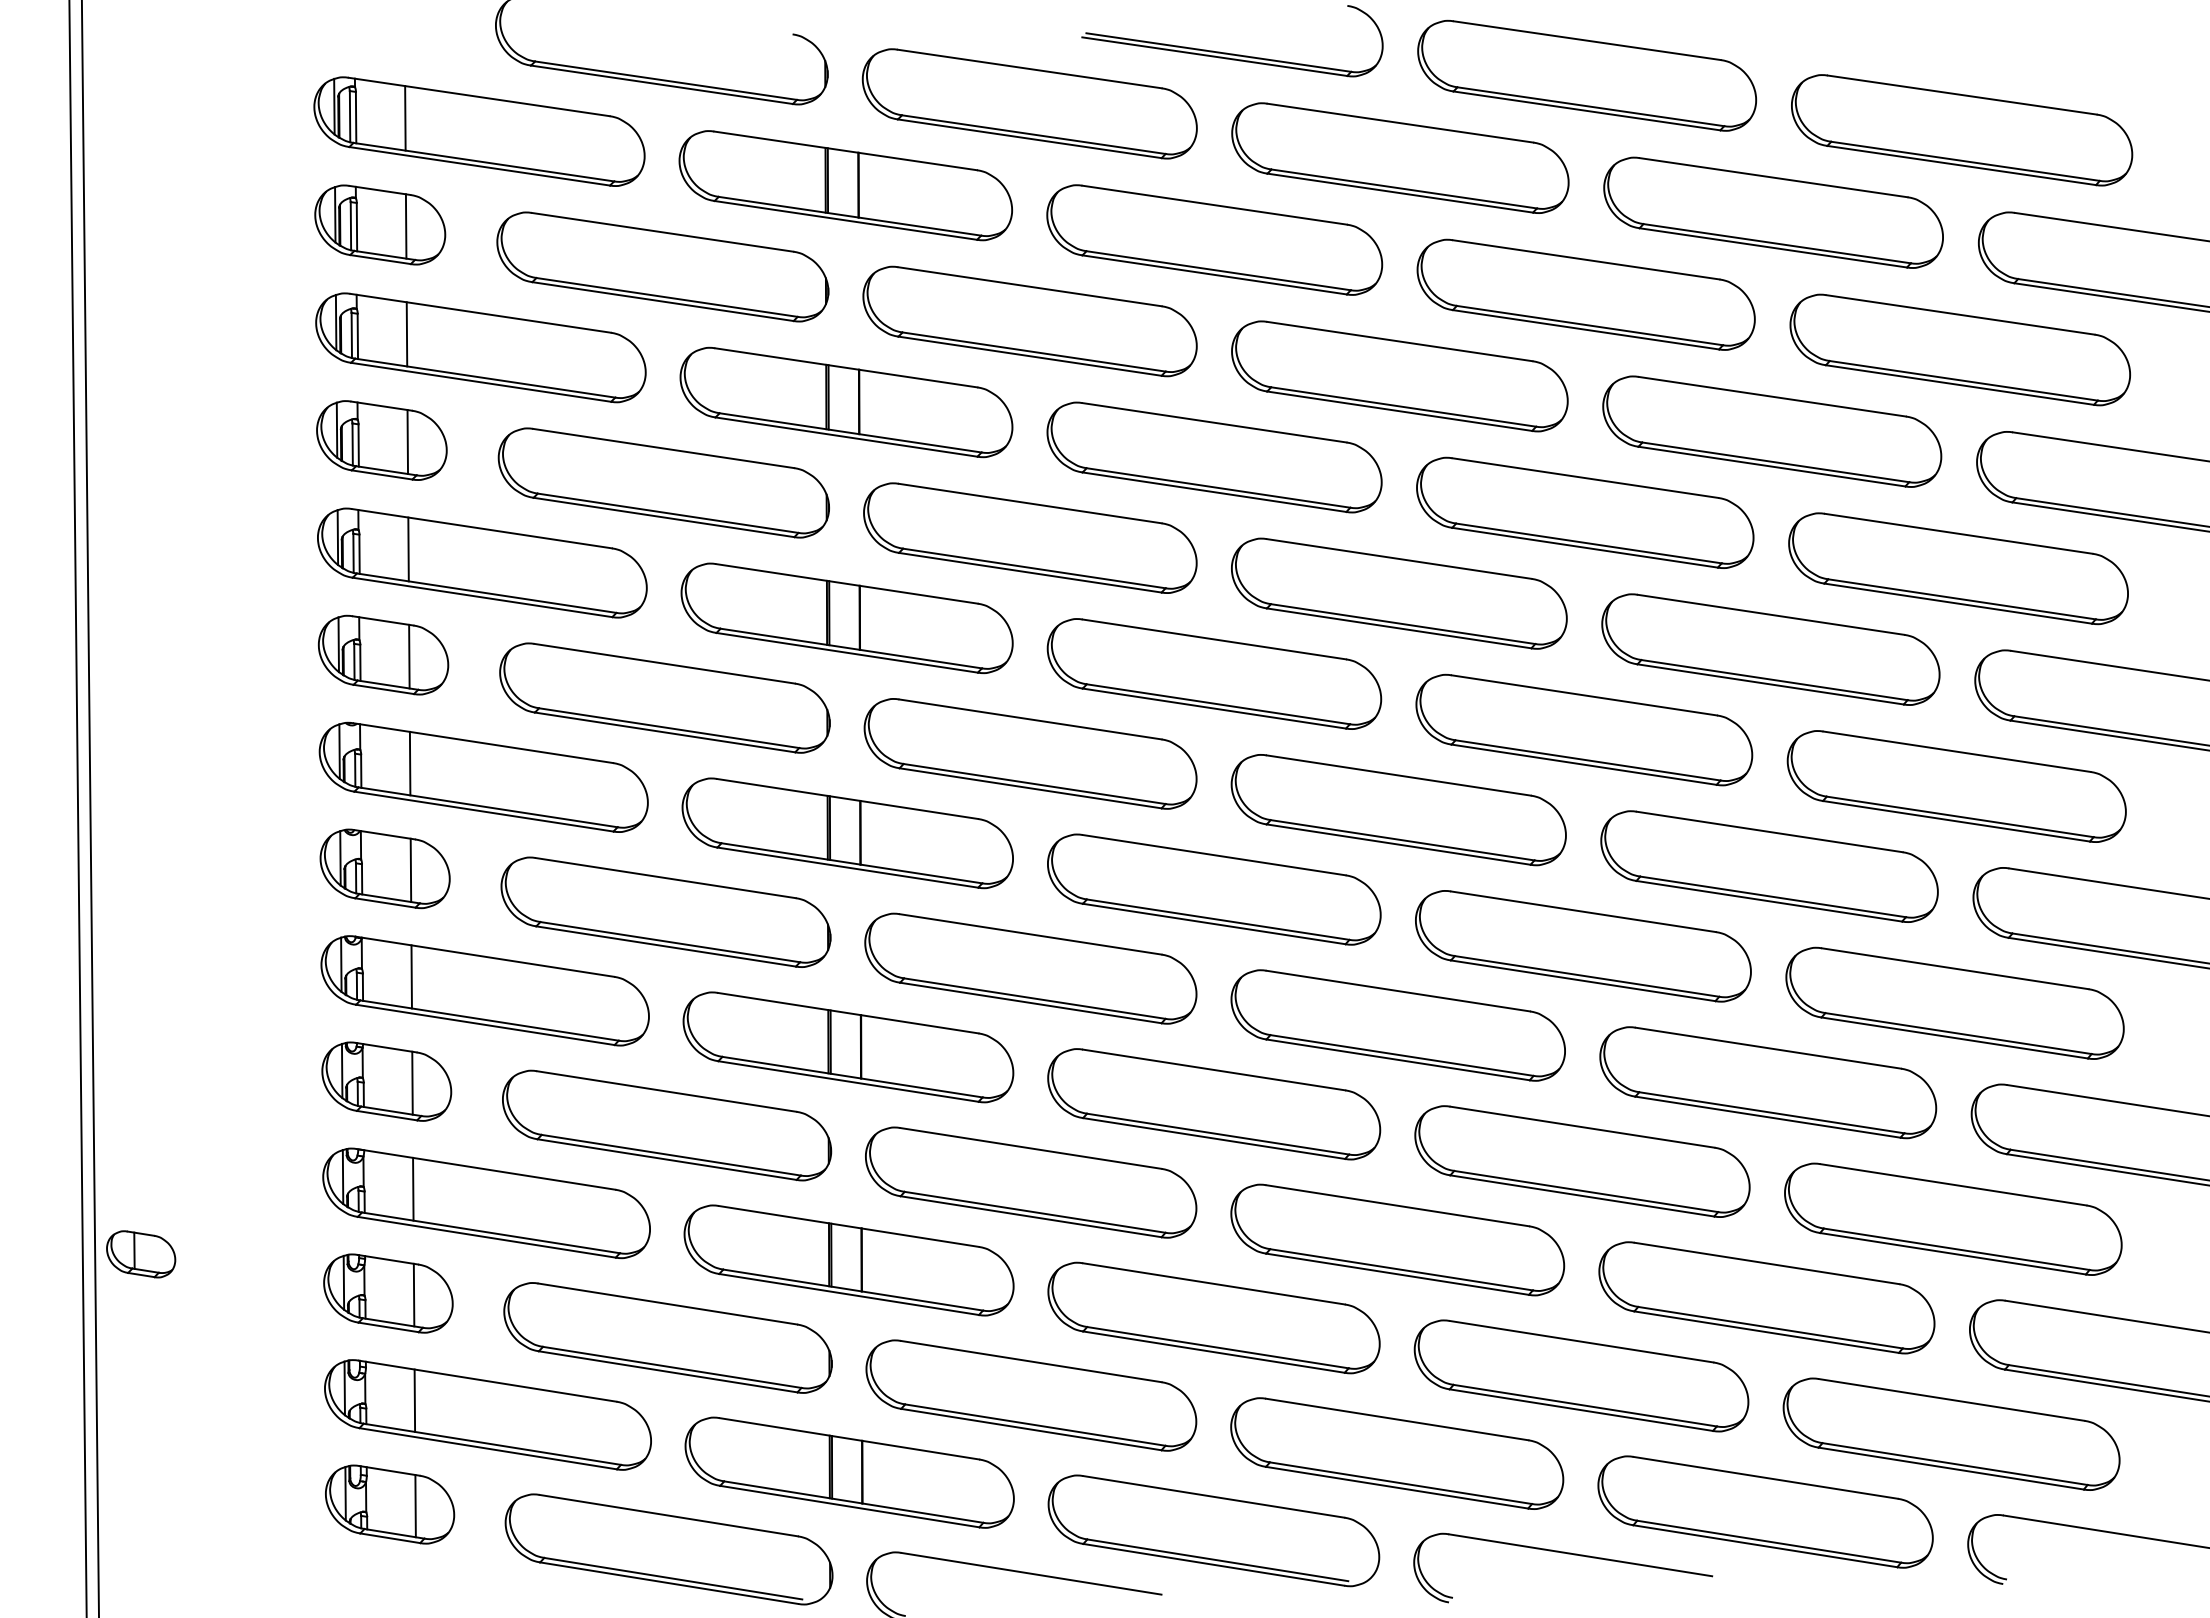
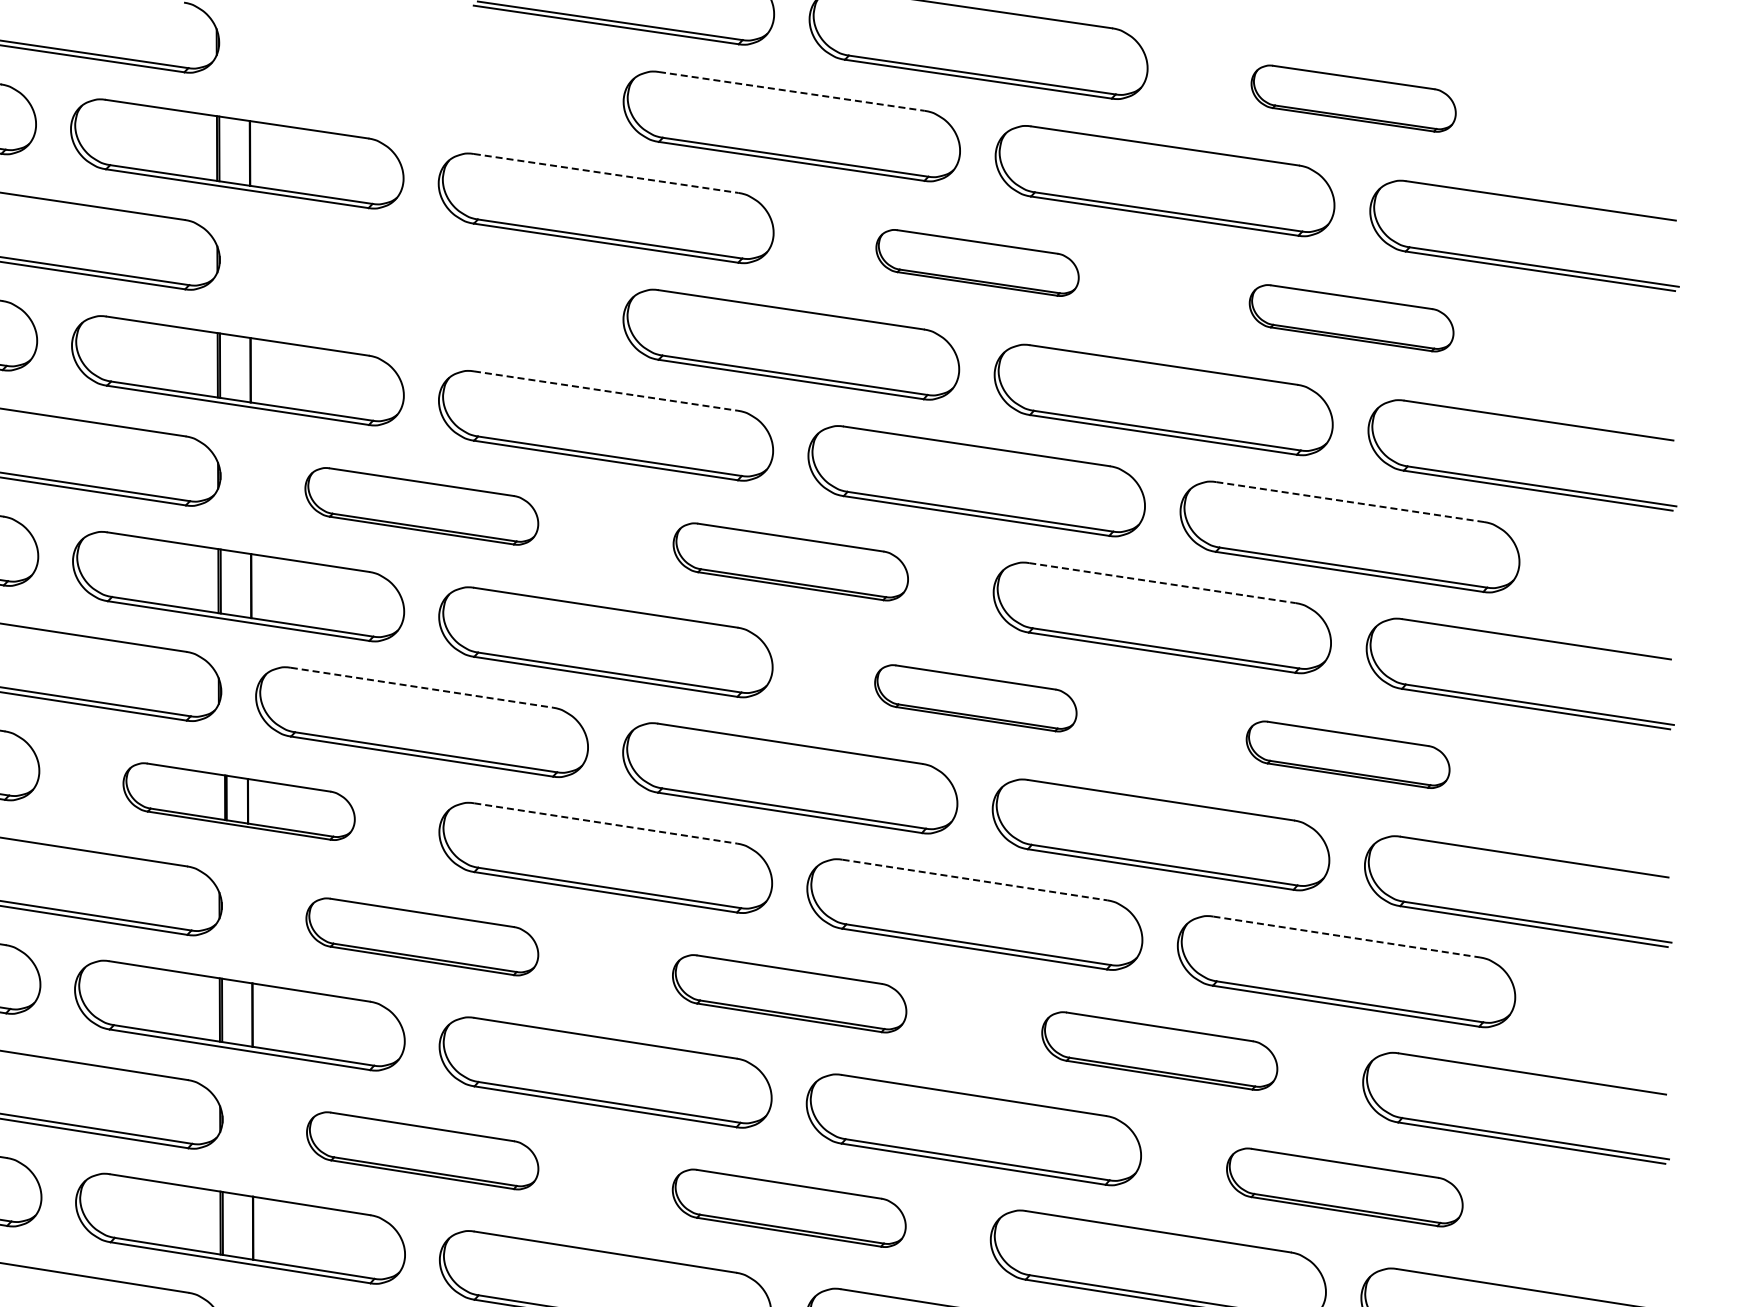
part: (1029, 103) -> (420, 71), removed
line: (1400, 123) -> (791, 91), solid -> dashed
part: (1962, 130) -> (1353, 98), size x0.6
line: (1214, 205) -> (605, 173), solid -> dashed
part: (1585, 294) -> (976, 262), size x0.6
part: (1029, 321) -> (420, 289), removed
part: (1959, 349) -> (1350, 317), size x0.6
line: (1215, 422) -> (606, 390), solid -> dashed
line: (1959, 533) -> (1350, 501), solid -> dashed
part: (1030, 537) -> (421, 505), size x0.7
part: (1399, 593) -> (790, 561), size x0.7
line: (1771, 614) -> (1162, 582), solid -> dashed
line: (1030, 719) -> (421, 687), solid -> dashed
part: (1584, 729) -> (975, 697), size x0.6
part: (1956, 786) -> (1347, 754), size x0.6
part: (847, 833) -> (238, 801), size x0.7
line: (1214, 855) -> (605, 823), solid -> dashed
line: (1583, 911) -> (974, 879), solid -> dashed
part: (1030, 968) -> (421, 936), size x0.7
line: (1955, 968) -> (1346, 936), solid -> dashed
part: (1397, 1025) -> (788, 993), size x0.7
part: (1768, 1082) -> (1159, 1050), size x0.7
part: (1031, 1182) -> (422, 1150), size x0.7
part: (1953, 1218) -> (1344, 1186), size x0.7
part: (1397, 1239) -> (788, 1207), size x0.7

